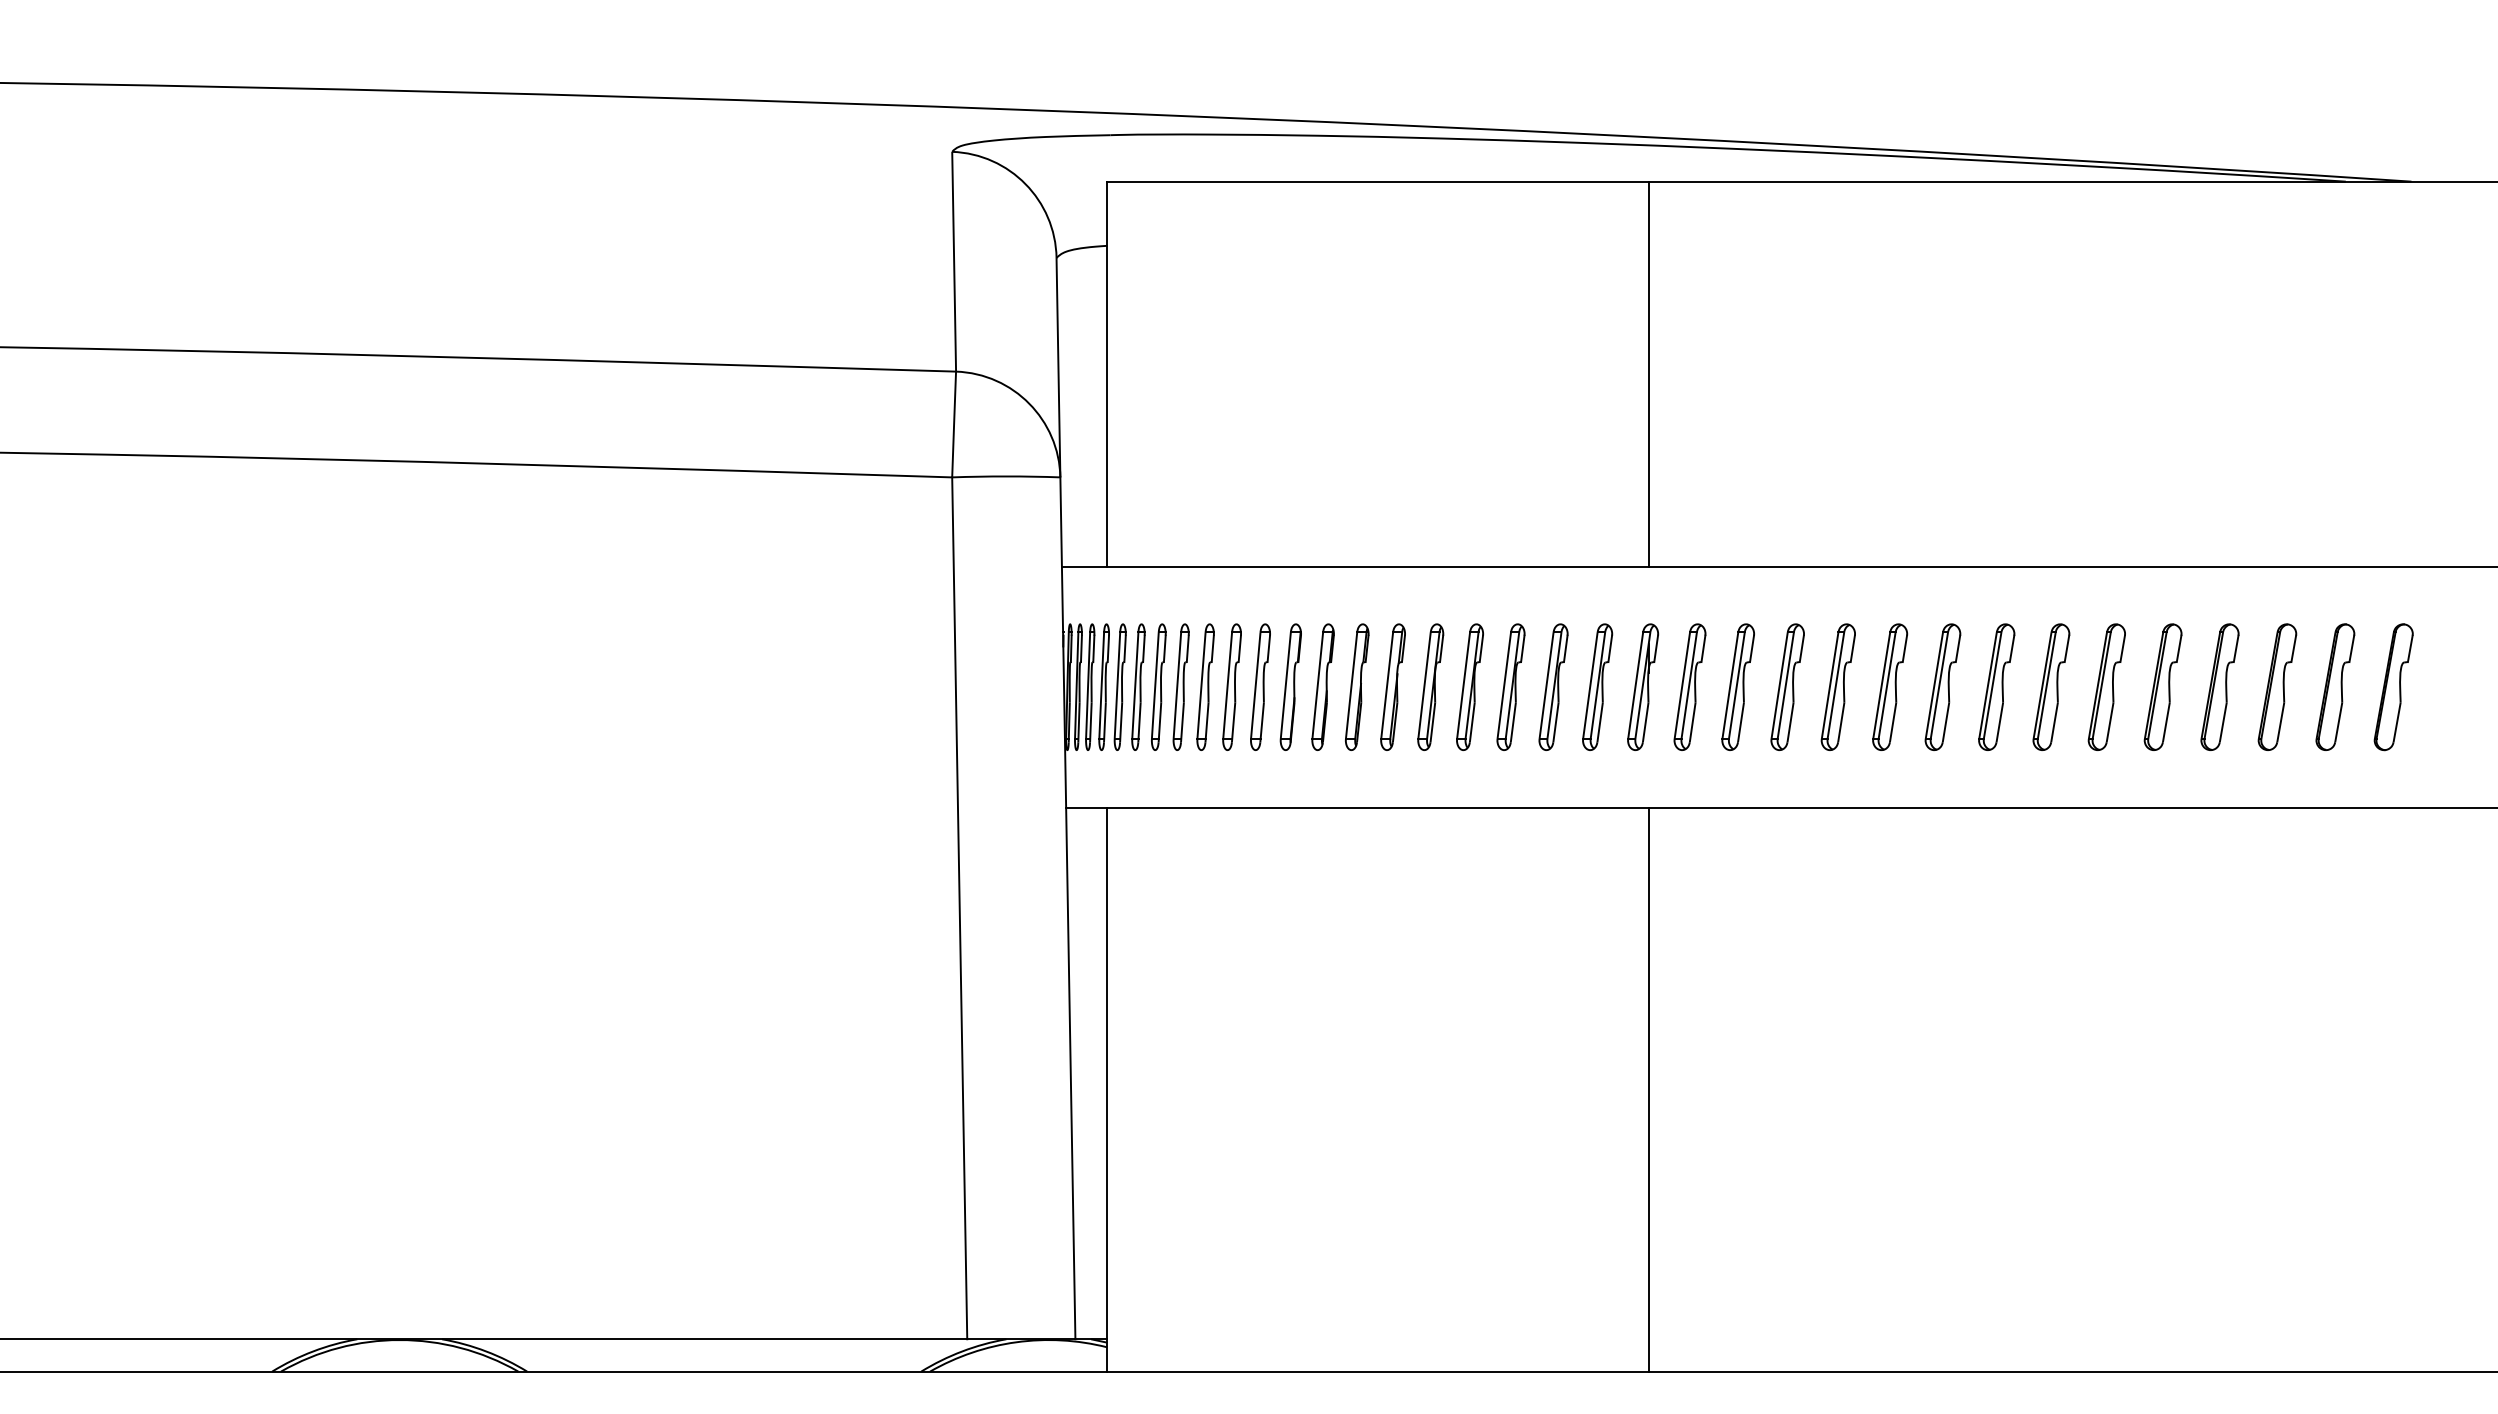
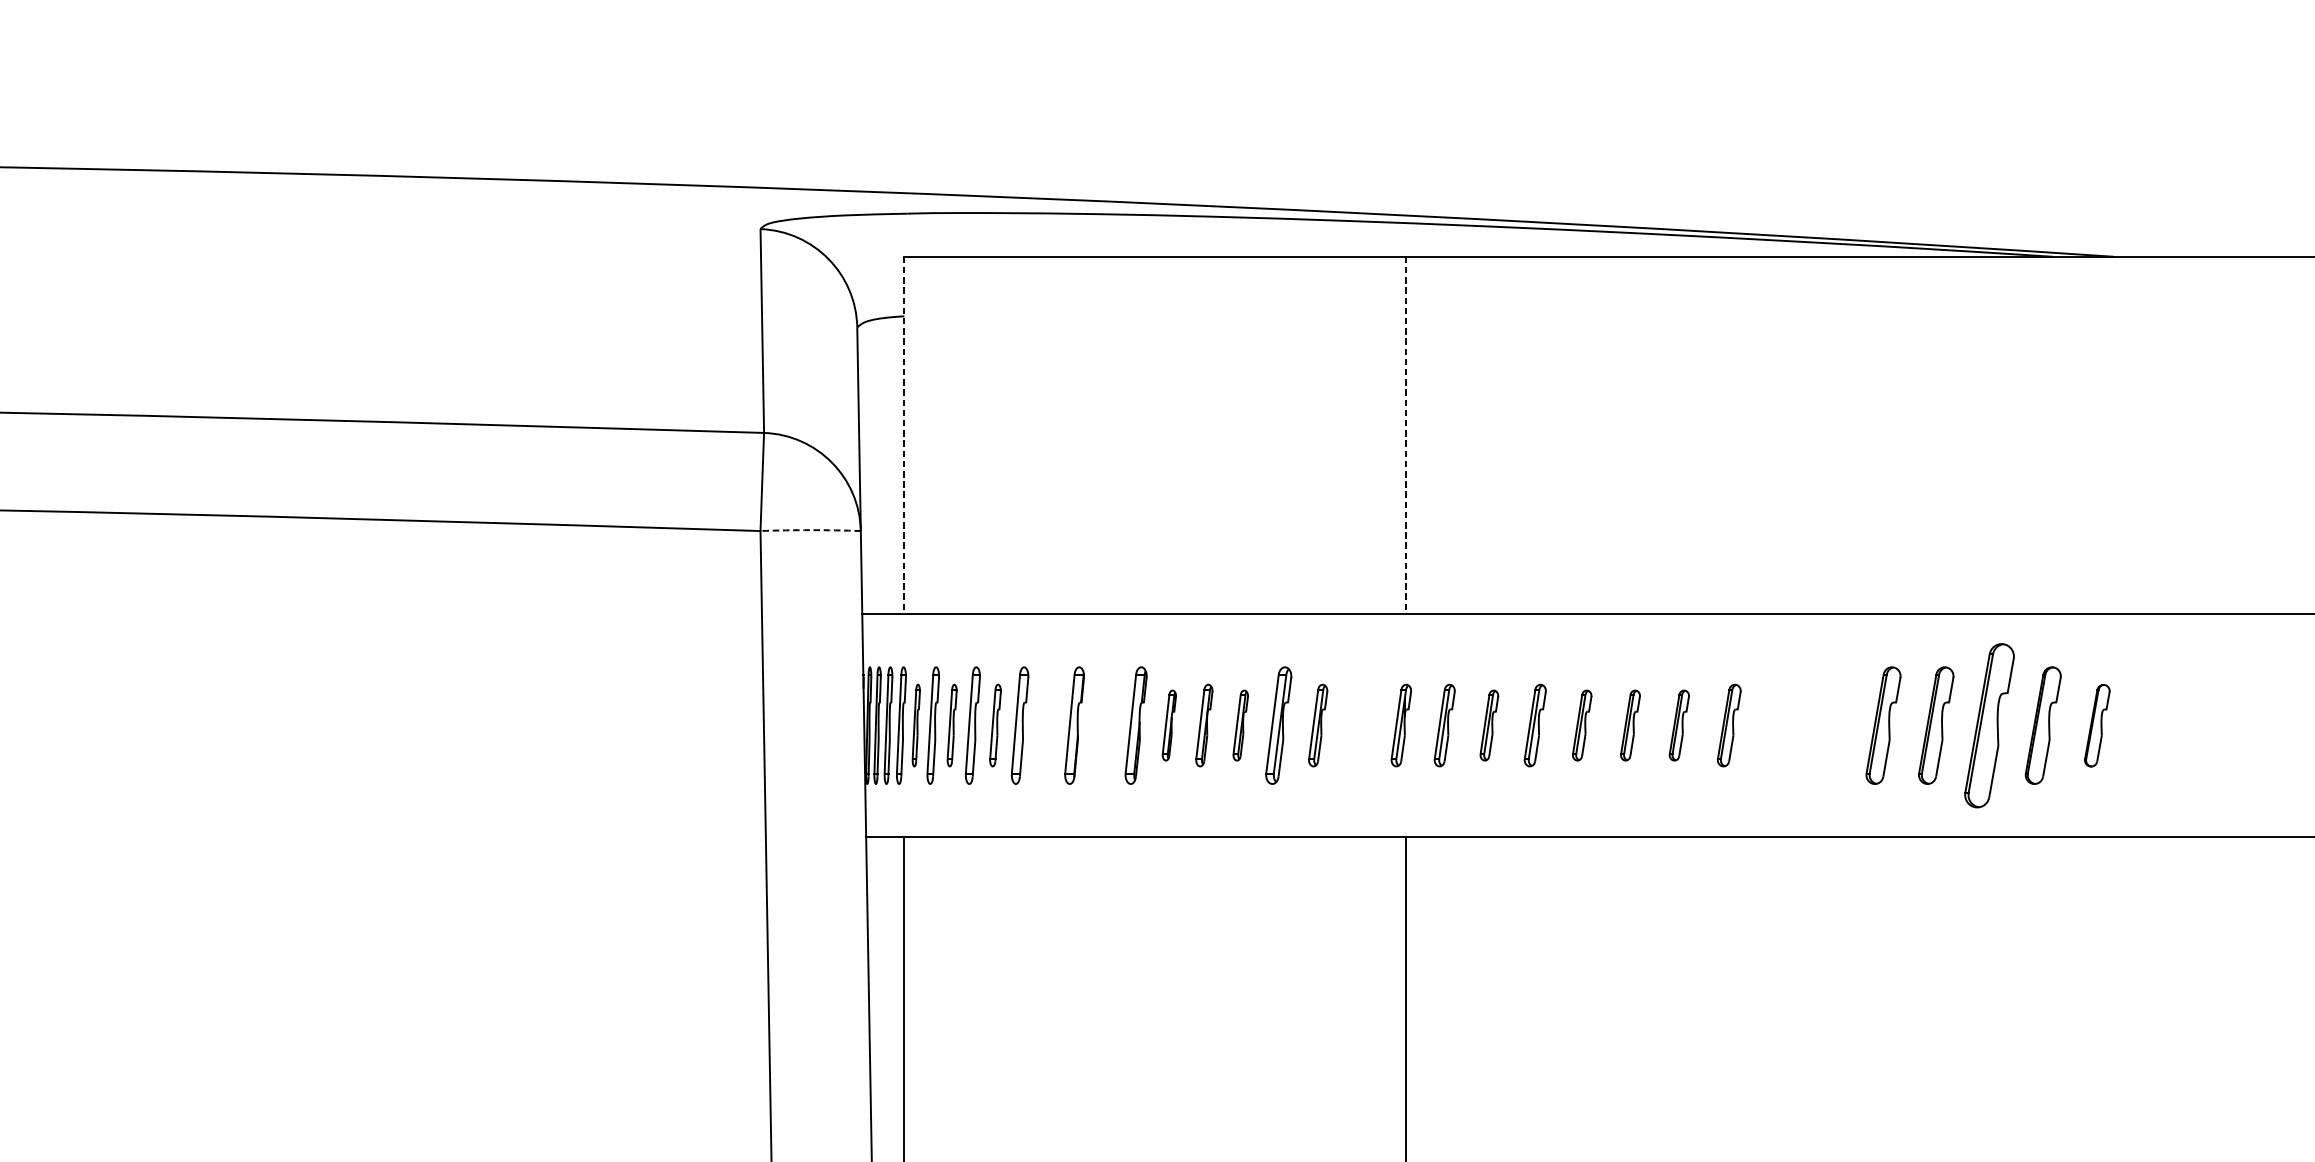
line: (1107, 374) -> (904, 435), solid -> dashed
line: (1648, 374) -> (1406, 435), solid -> dashed
arc: (1006, 476) -> (810, 530), solid -> dashed
part: (1119, 686) -> (915, 724), size x0.7
part: (1158, 686) -> (951, 724), size x0.7
part: (1205, 686) -> (995, 724), size x0.7
part: (1260, 686) -> (1046, 724), removed
part: (1322, 686) -> (1103, 724), removed
part: (1392, 686) -> (1168, 724), size x0.6
part: (1430, 686) -> (1204, 724), size x0.7
part: (1469, 686) -> (1240, 724), size x0.6
part: (1553, 686) -> (1318, 724), size x0.7
part: (1597, 686) -> (1358, 724), removed
part: (1643, 686) -> (1401, 724), size x0.7
part: (1689, 686) -> (1444, 724), size x0.7
part: (1737, 686) -> (1488, 724), size x0.6
part: (1787, 686) -> (1535, 724), size x0.7
part: (1837, 686) -> (1581, 724), size x0.6
part: (1890, 686) -> (1630, 724), size x0.6
part: (1942, 686) -> (1678, 724), size x0.6
part: (1996, 686) -> (1728, 724), size x0.7
part: (2051, 686) -> (1779, 724), removed
part: (2106, 686) -> (1831, 724), removed
part: (2277, 686) -> (1989, 724), size x1.4
part: (2393, 687) -> (2097, 725), size x0.7

